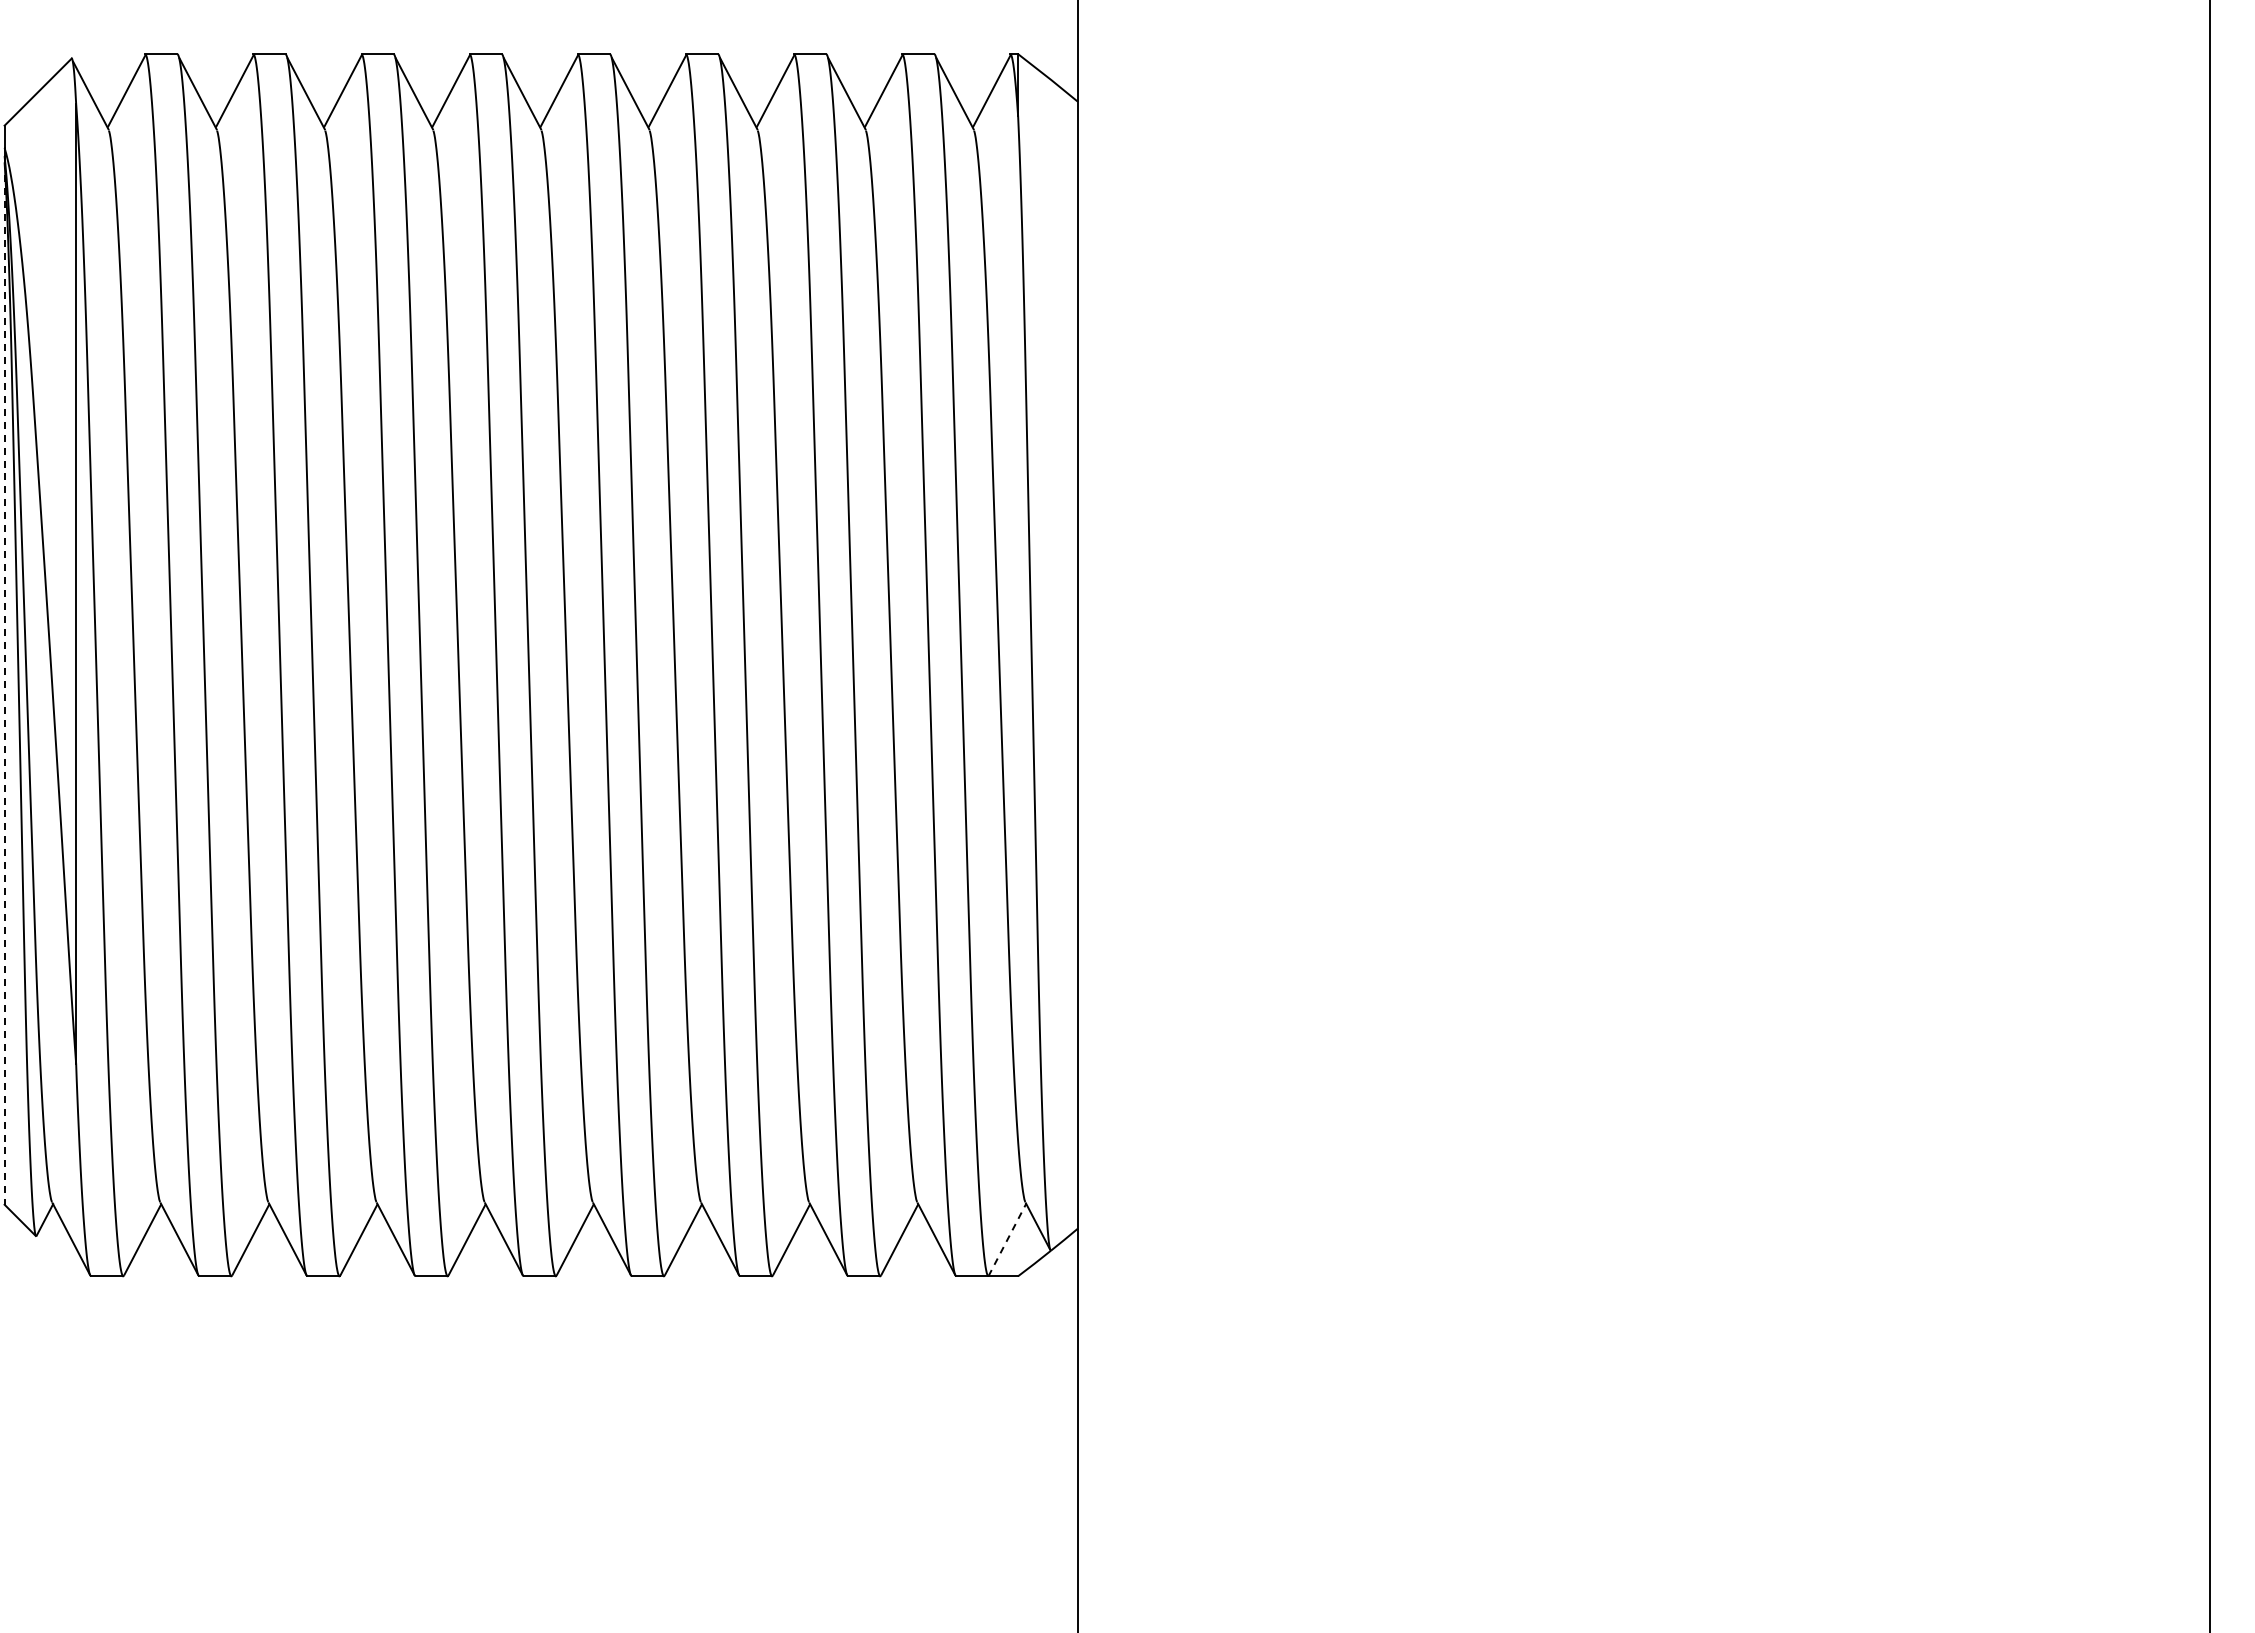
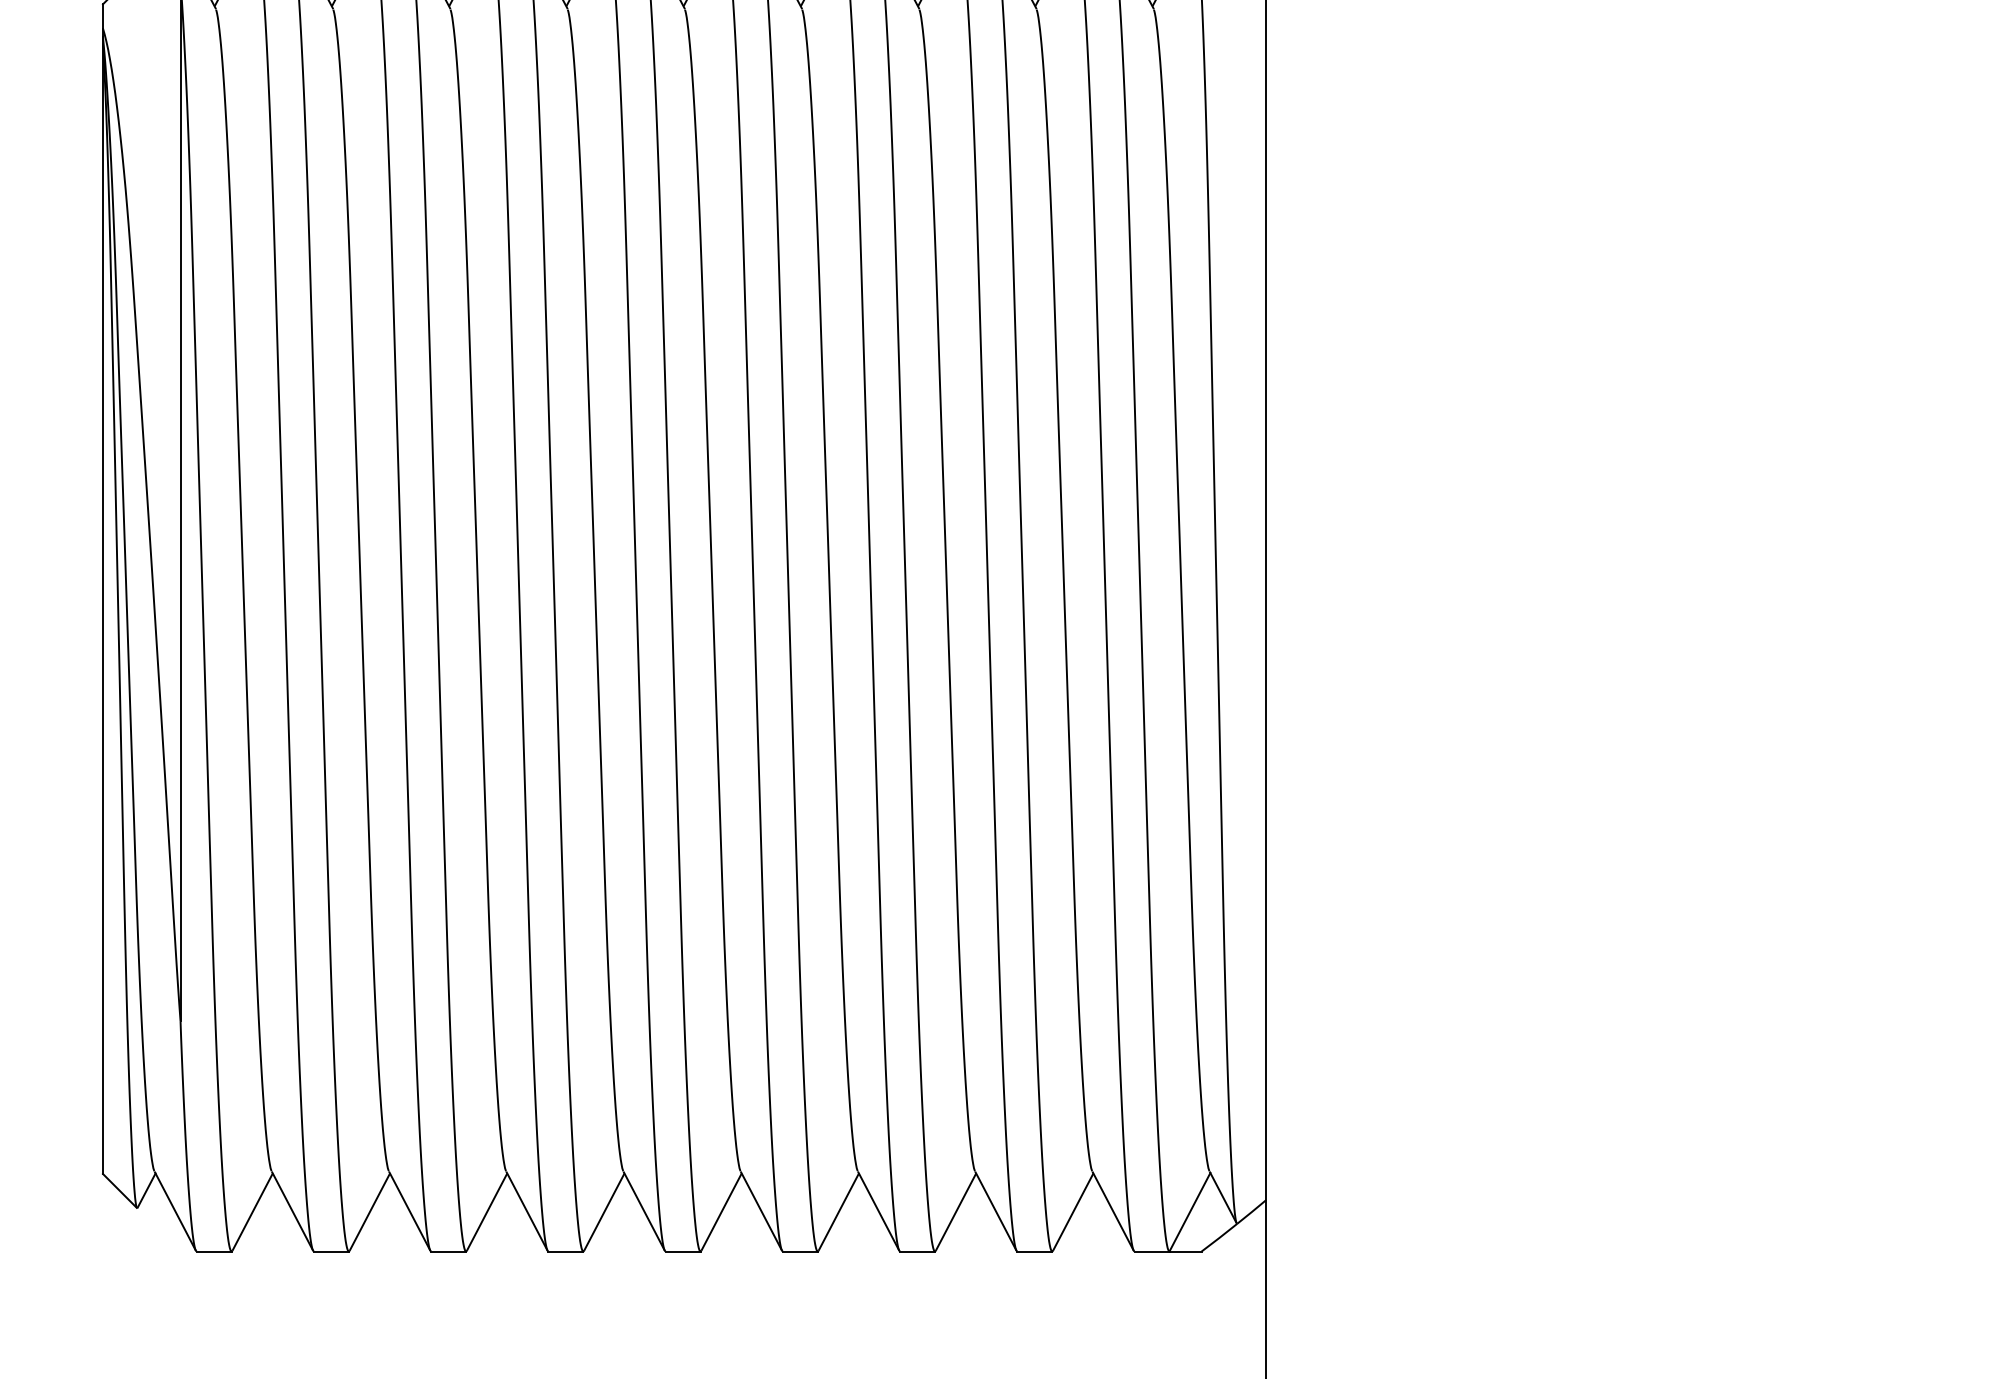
line: (4, 684) -> (102, 610), dashed -> solid
line: (1007, 1240) -> (1190, 1212), dashed -> solid

